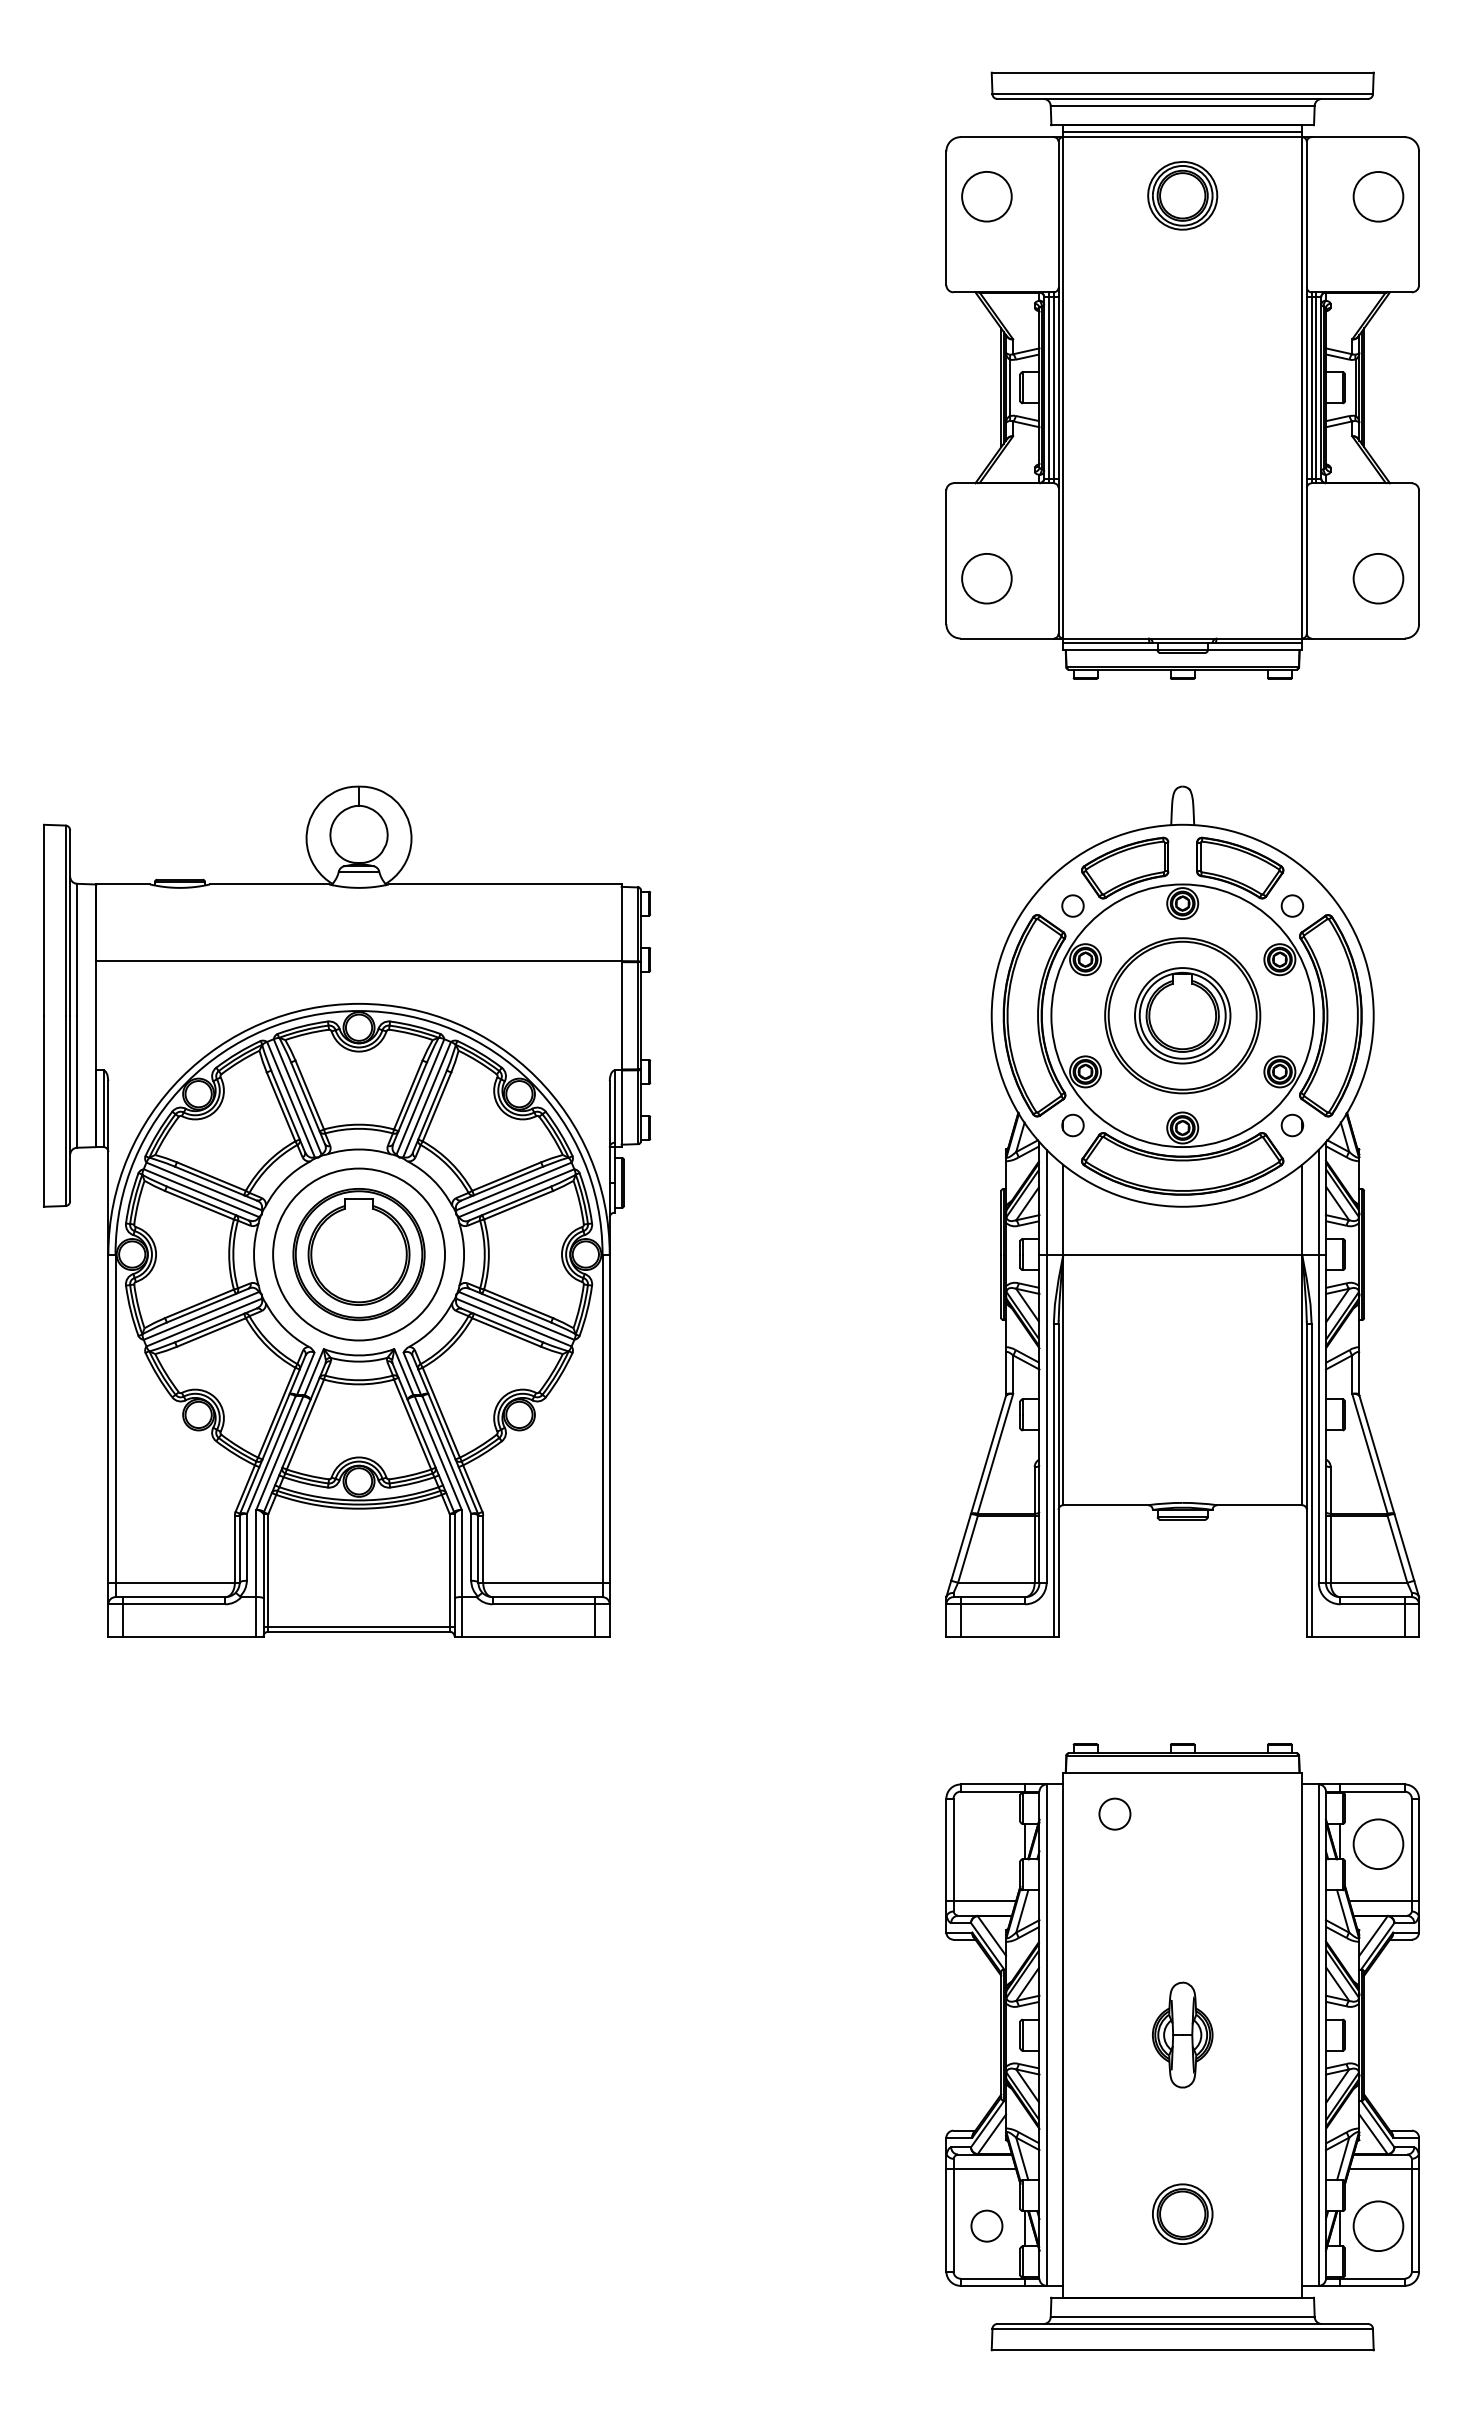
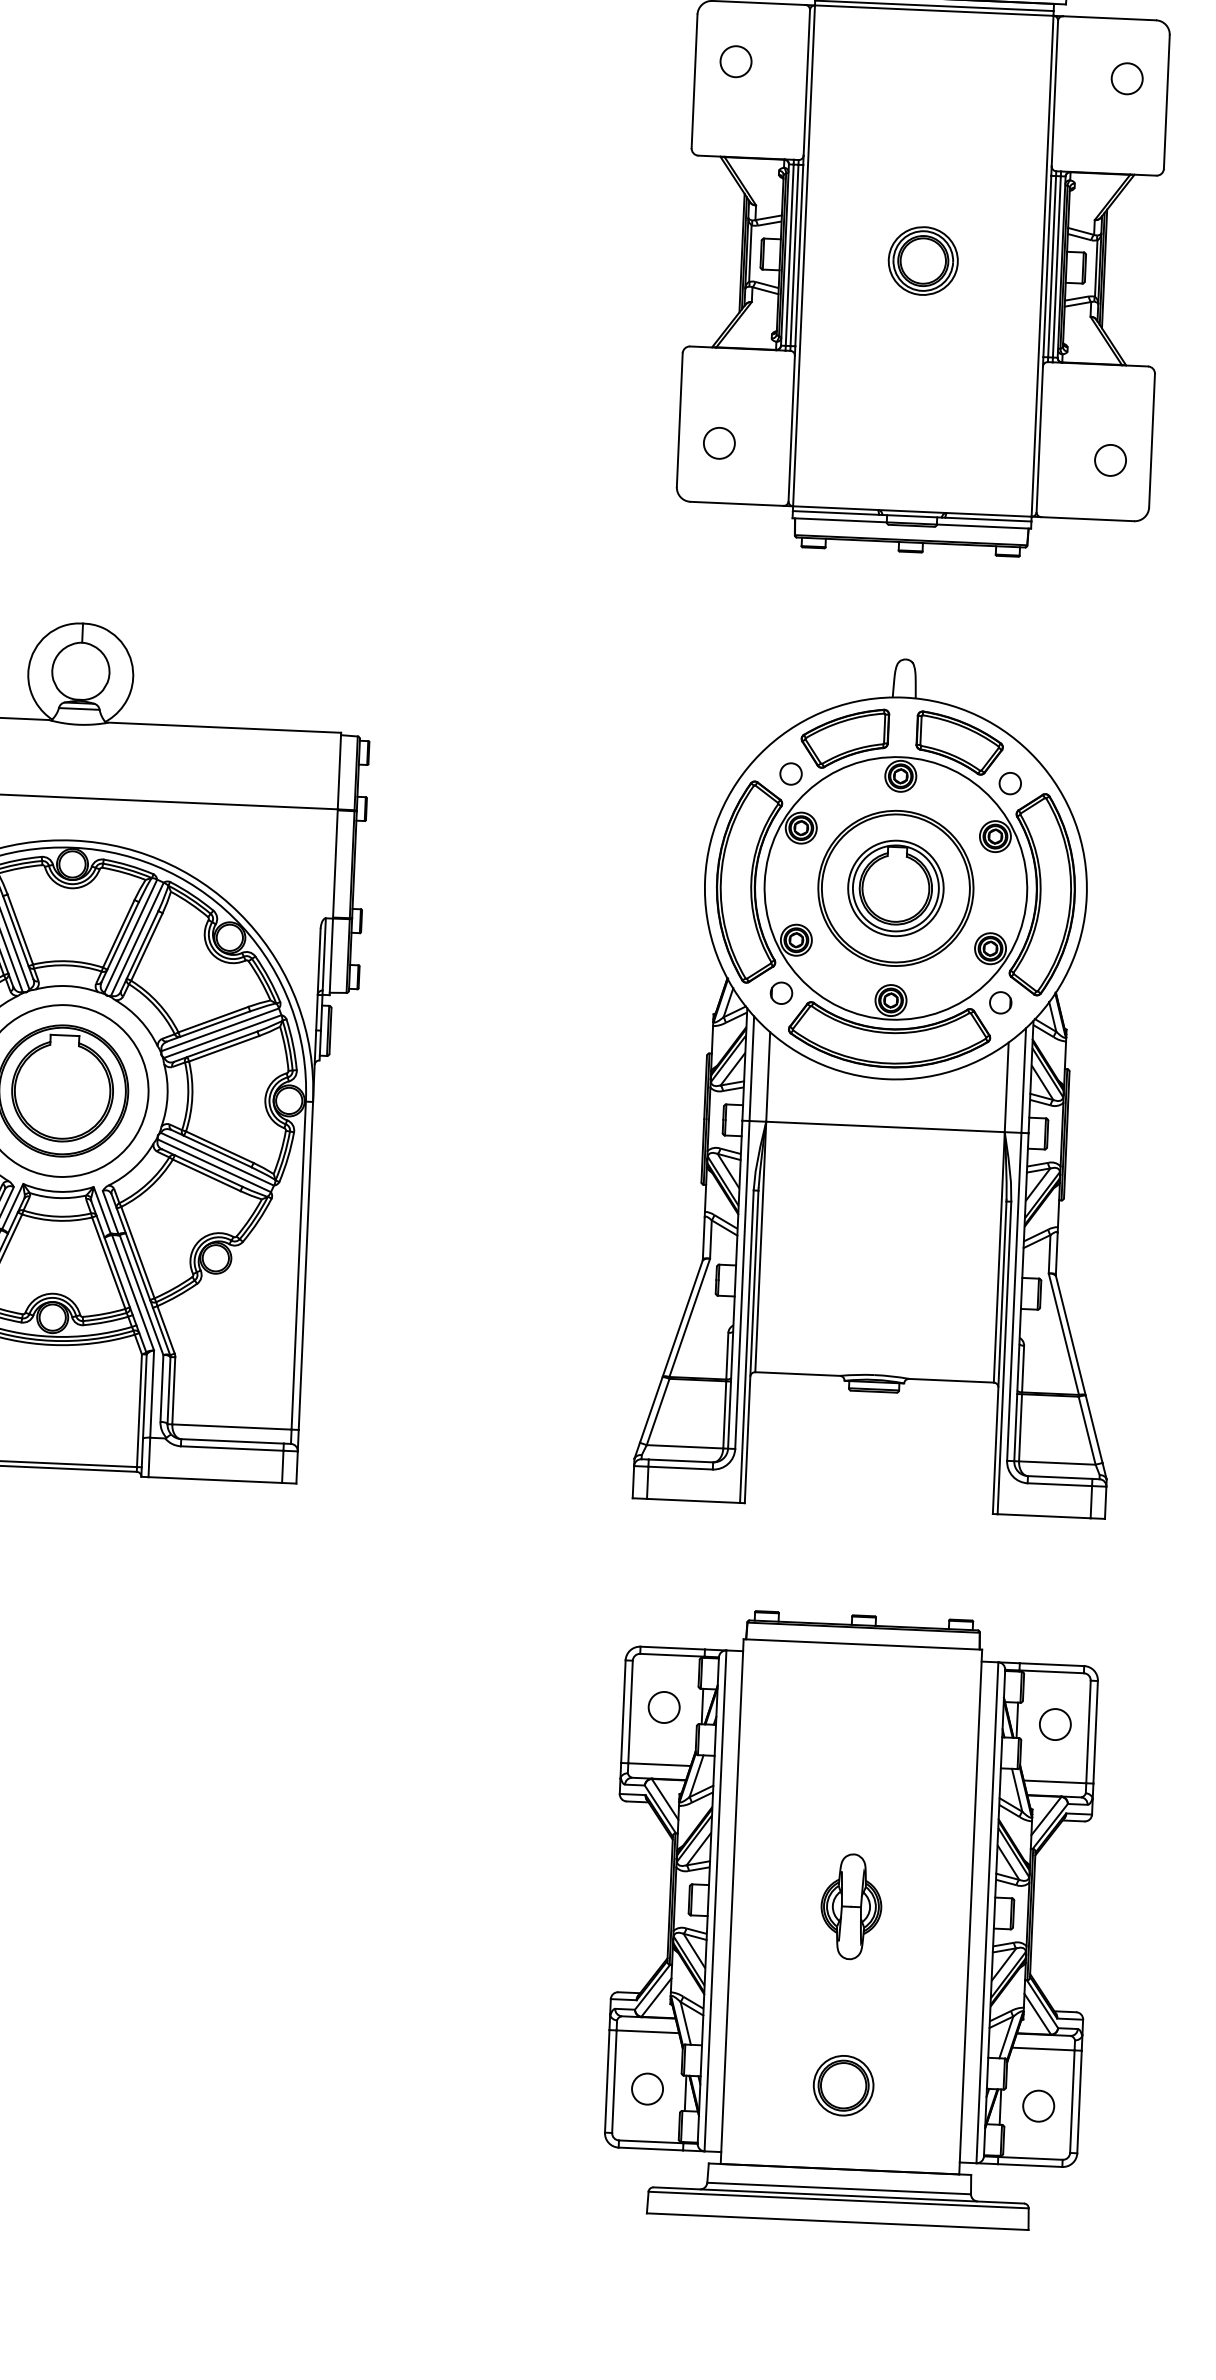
part: (1182, 195) -> (923, 260), moved
circle: (986, 196) -> (735, 61), size x0.62
circle: (1378, 196) -> (1127, 78), size x0.62
circle: (986, 578) -> (718, 443), size x0.62
circle: (1378, 578) -> (1110, 460), size x0.62
circle: (1114, 1813) -> (663, 1706), moved
circle: (1378, 1843) -> (1055, 1723), size x0.62
circle: (1378, 2225) -> (1038, 2105), size x0.62

